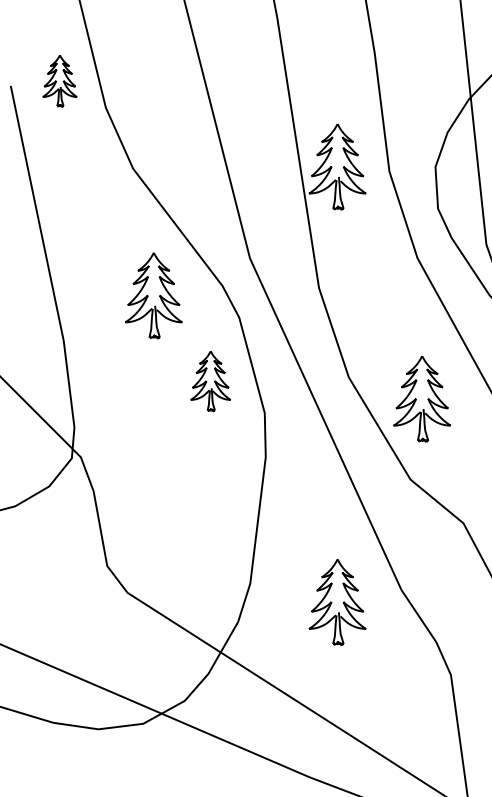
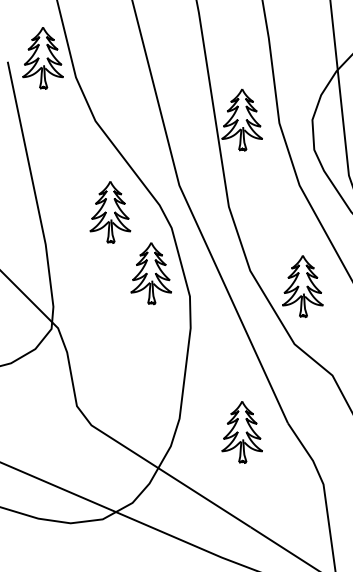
part: (59, 81) -> (42, 58), size x1.67
part: (209, 381) -> (150, 273), size x1.43

